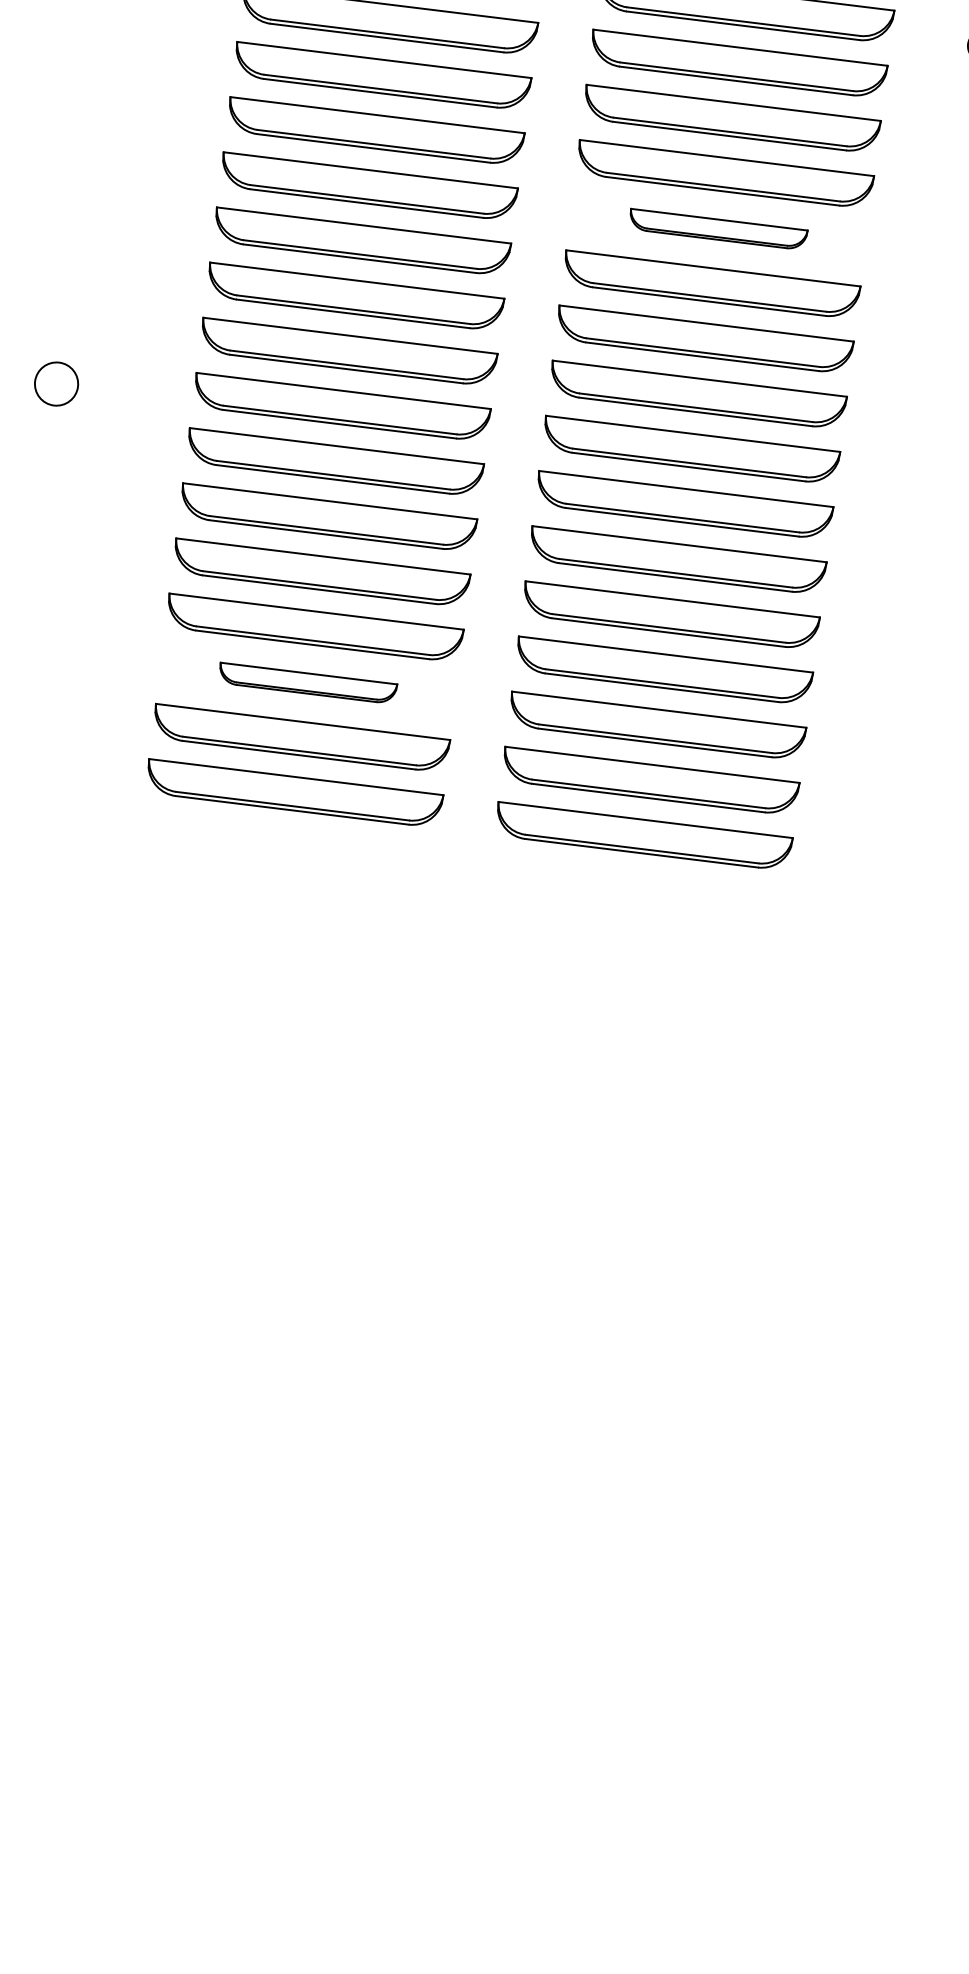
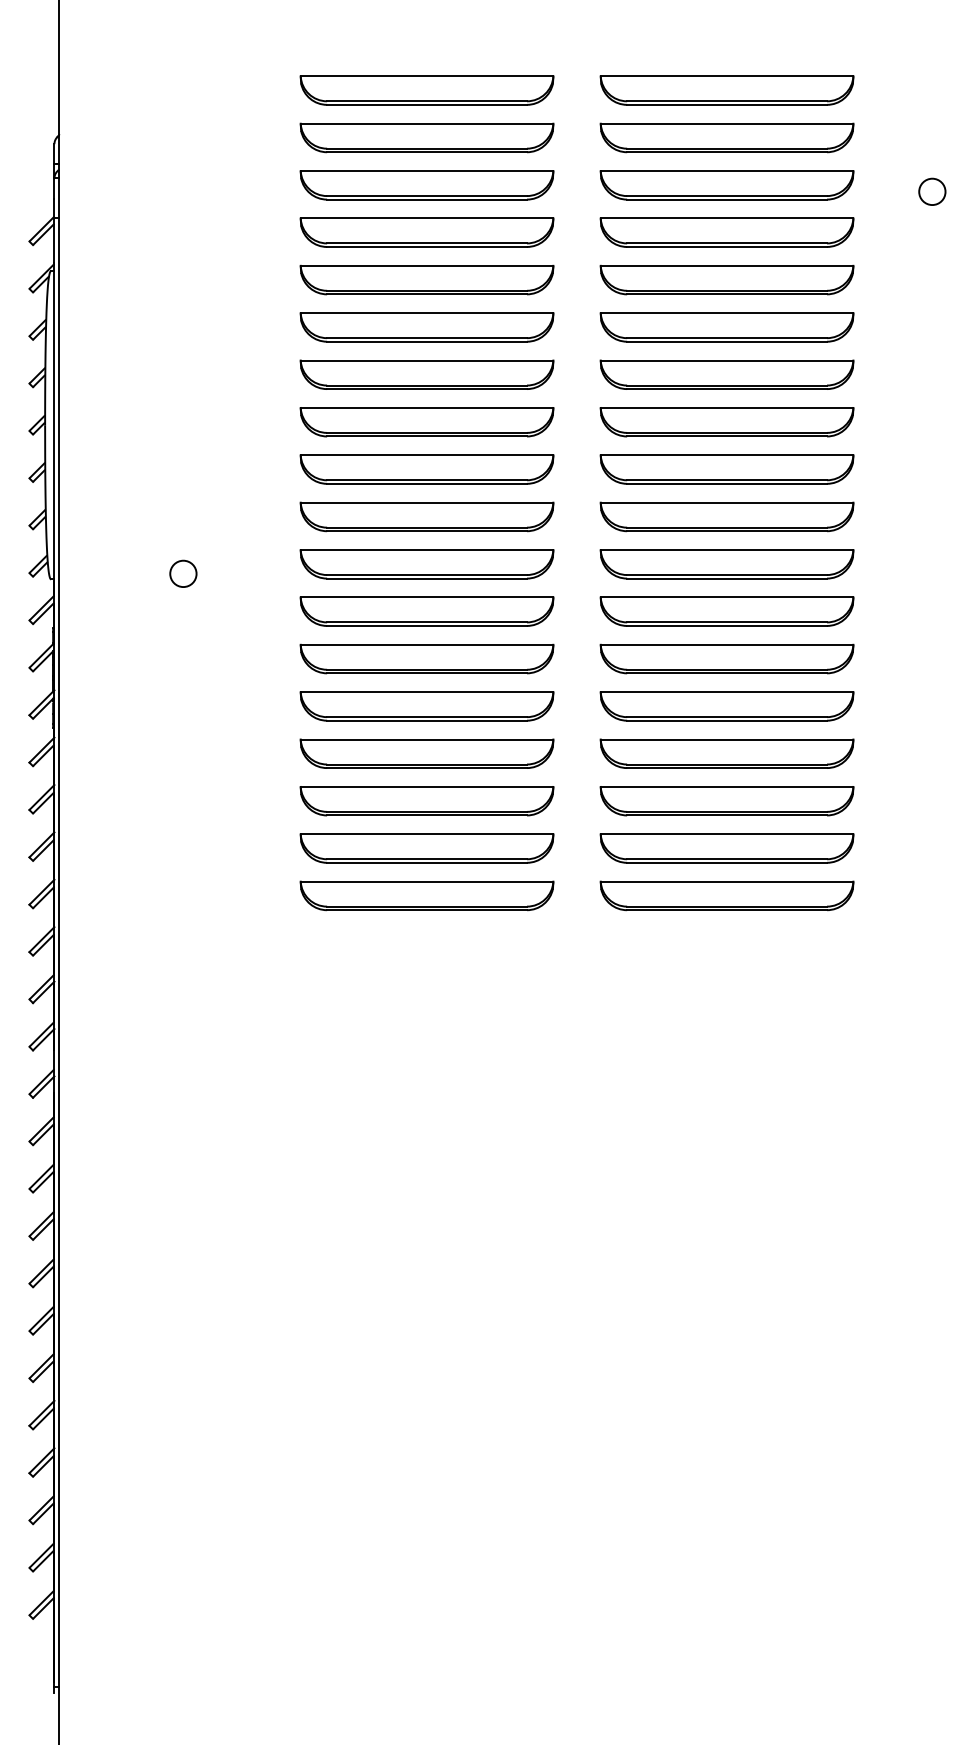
part: (717, 229) -> (726, 374), size x1.67
circle: (56, 383) -> (183, 573), size x0.71
part: (307, 683) -> (426, 801), size x1.67

